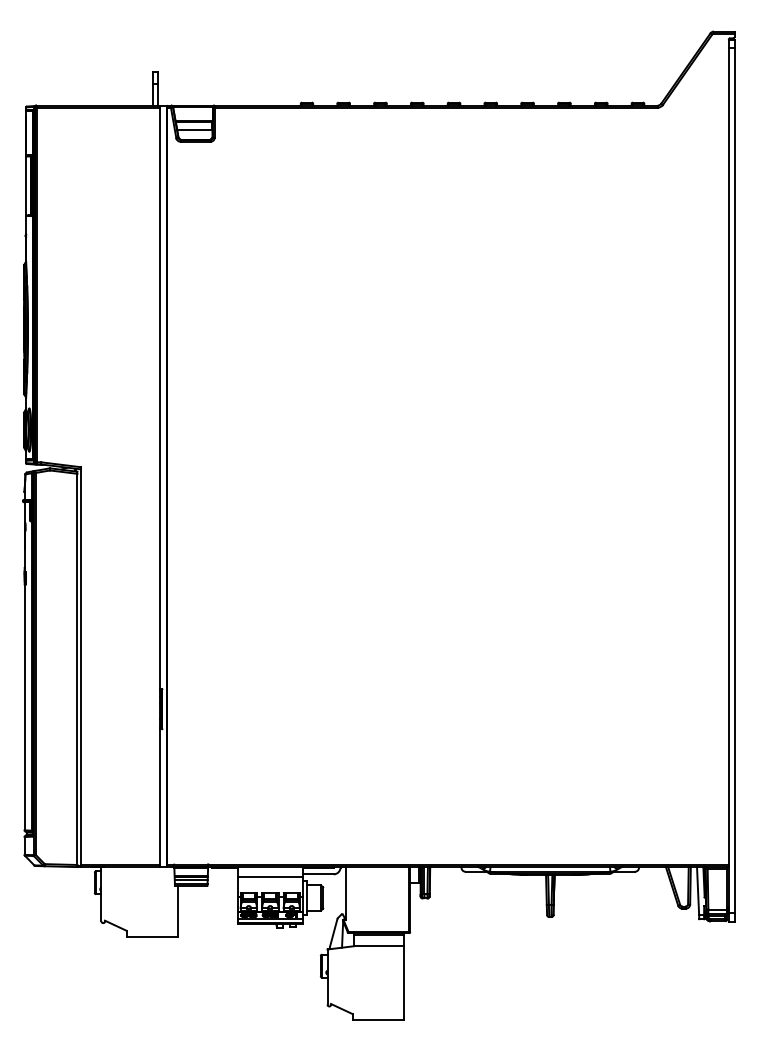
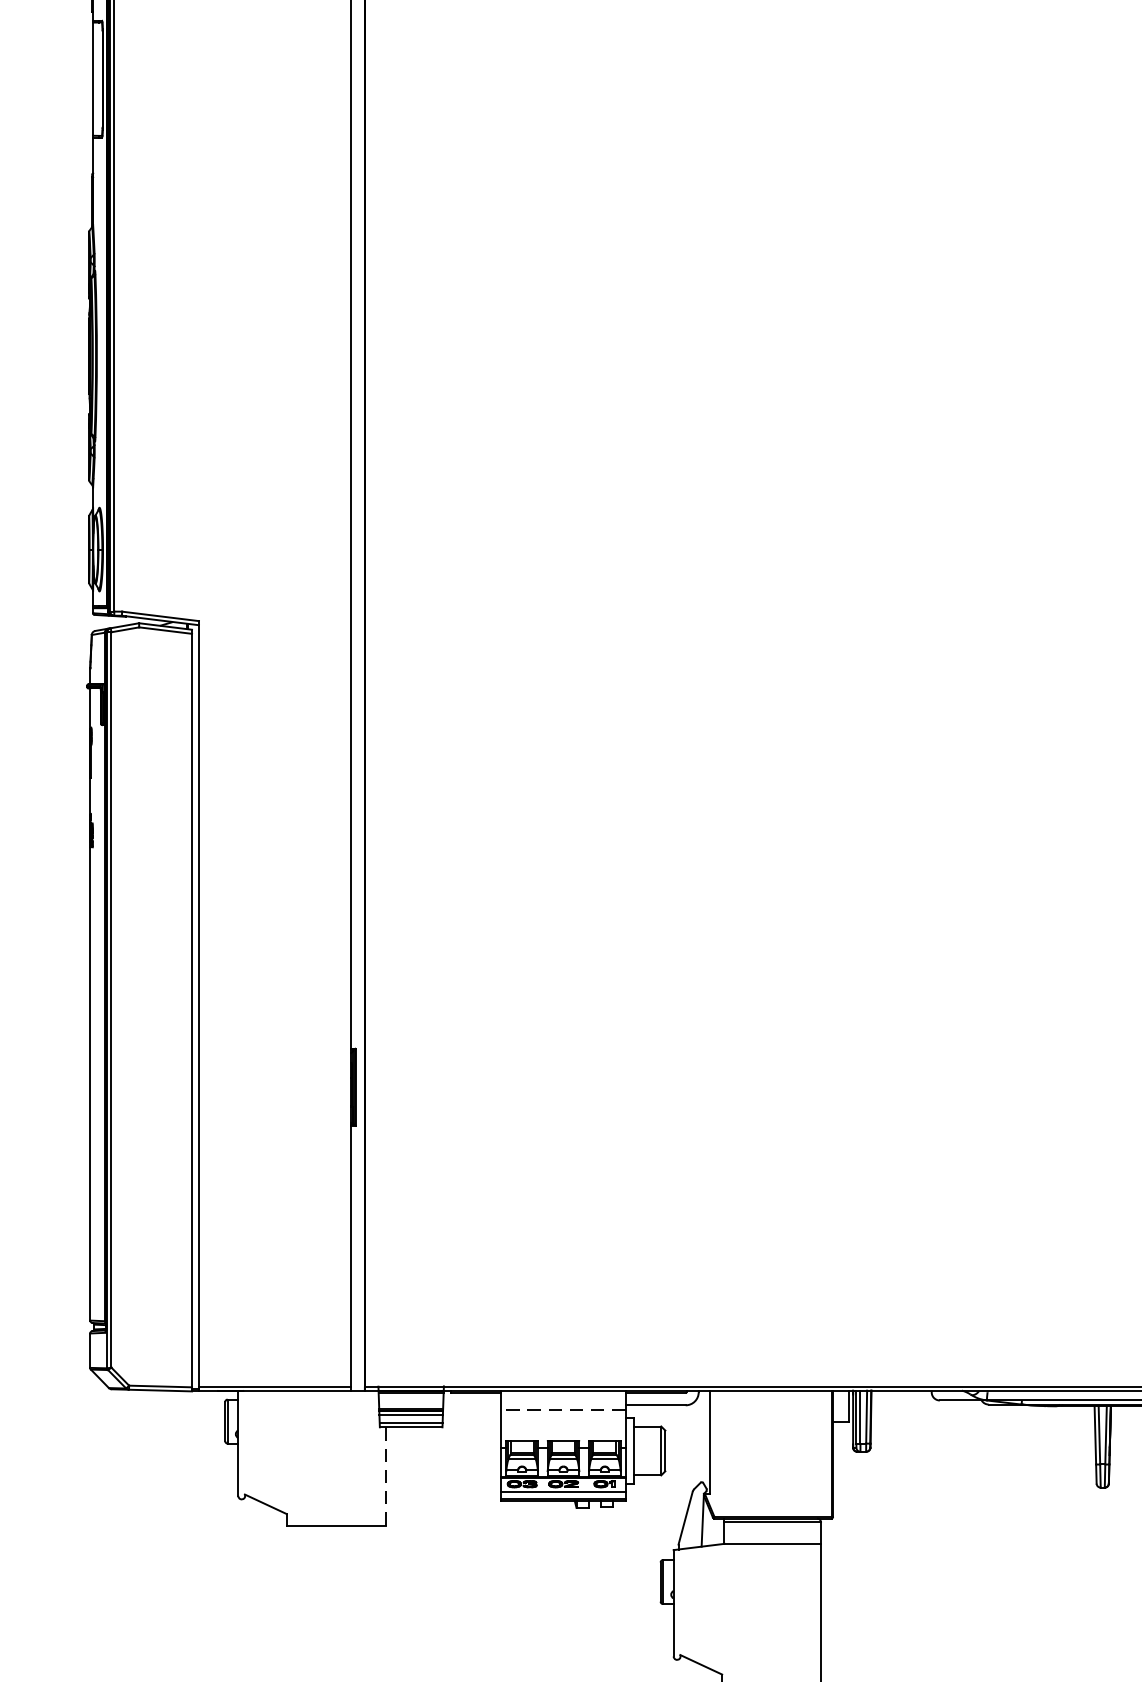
line: (269, 876) -> (561, 1409), solid -> dashed
line: (178, 911) -> (386, 1476), solid -> dashed

